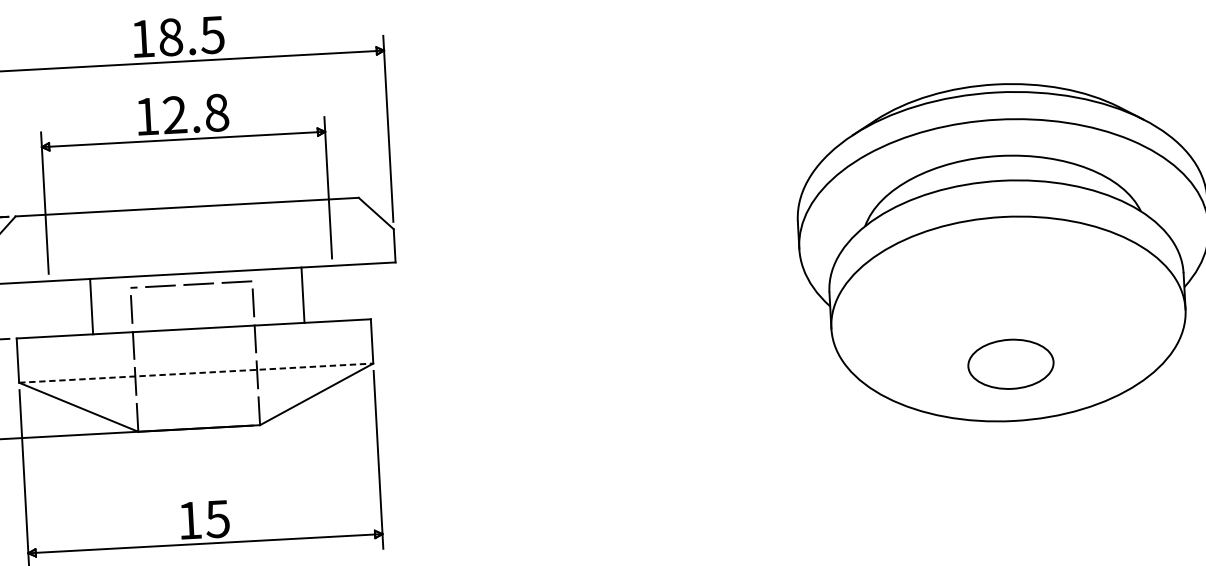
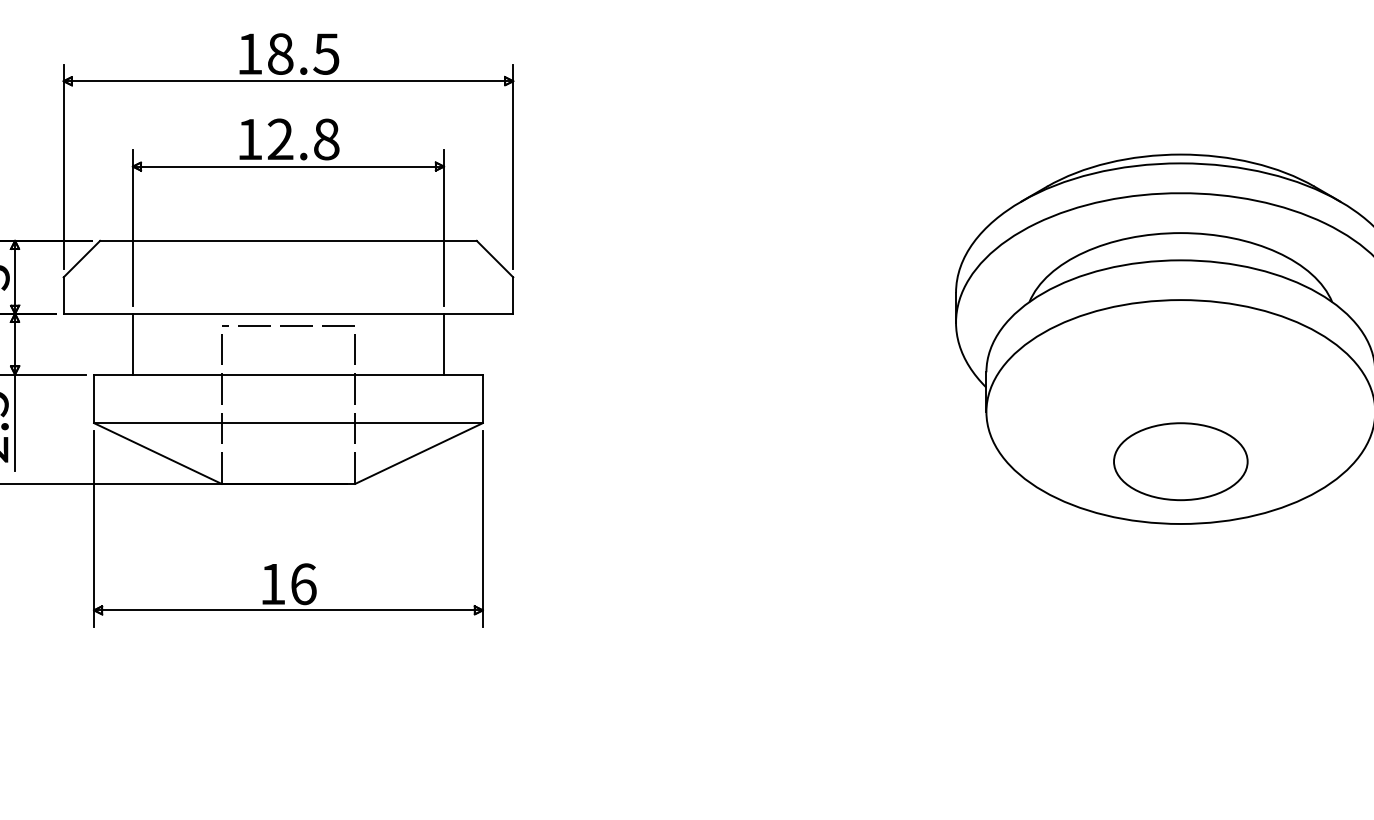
line: (303, 294) -> (444, 343), moved
line: (91, 306) -> (132, 343), moved
part: (1010, 364) -> (1180, 461), size x1.43
line: (196, 373) -> (288, 423), dashed -> solid
text: (217, 519) -> (303, 584), 15 -> 16

